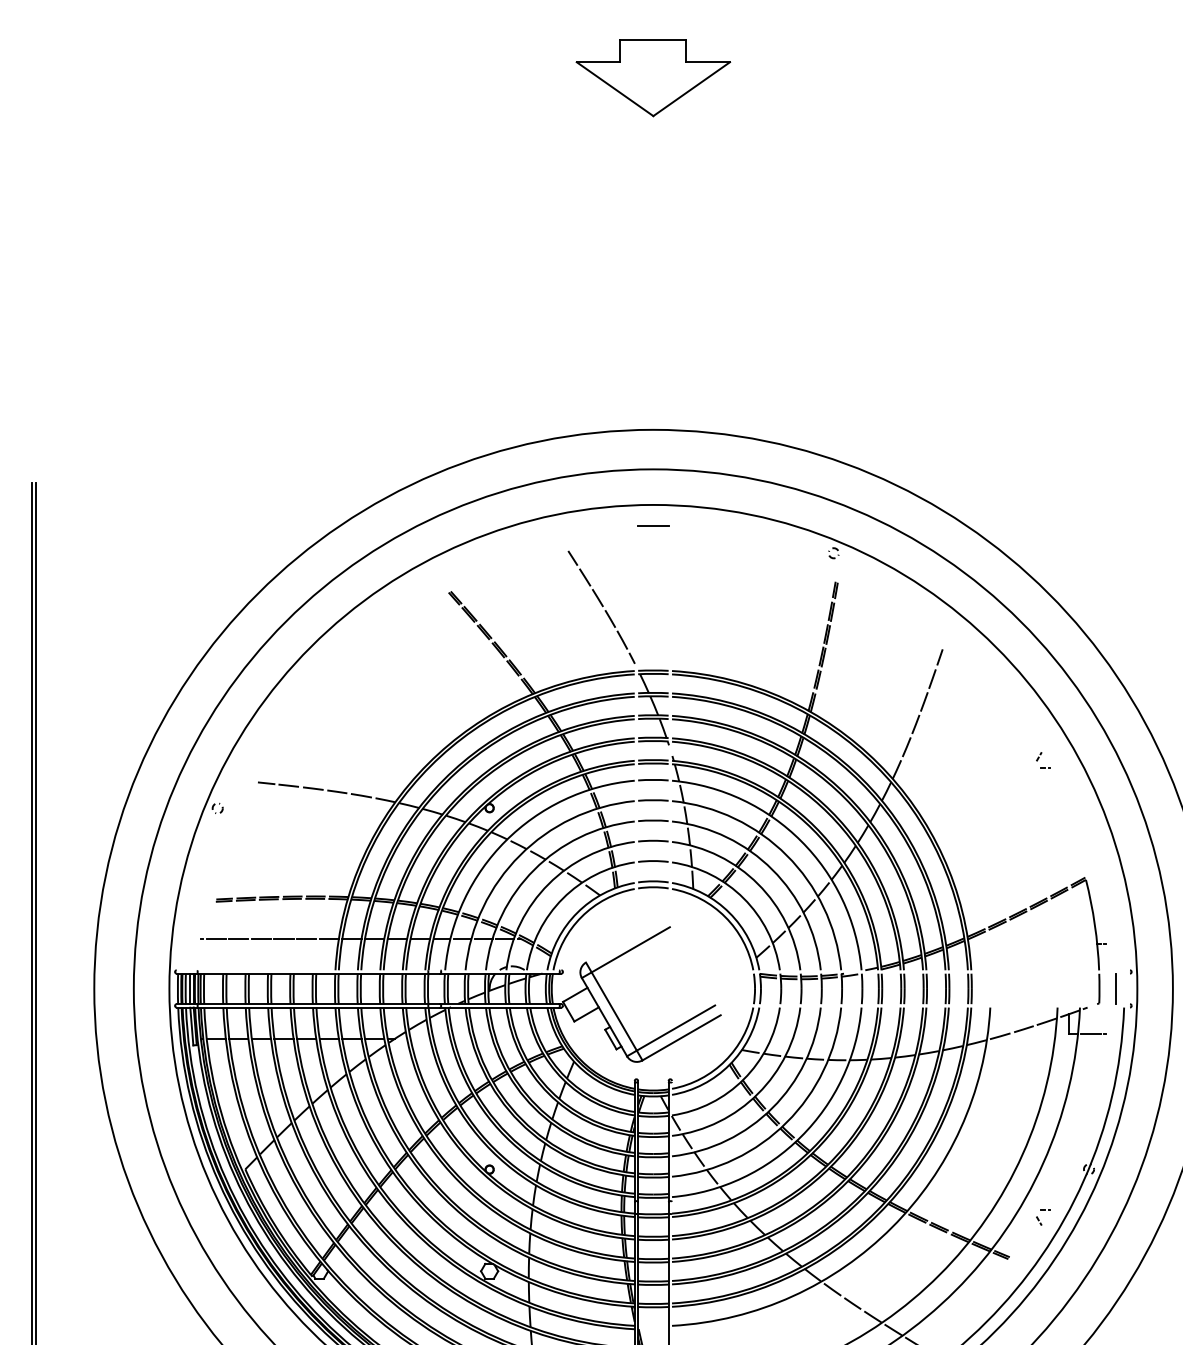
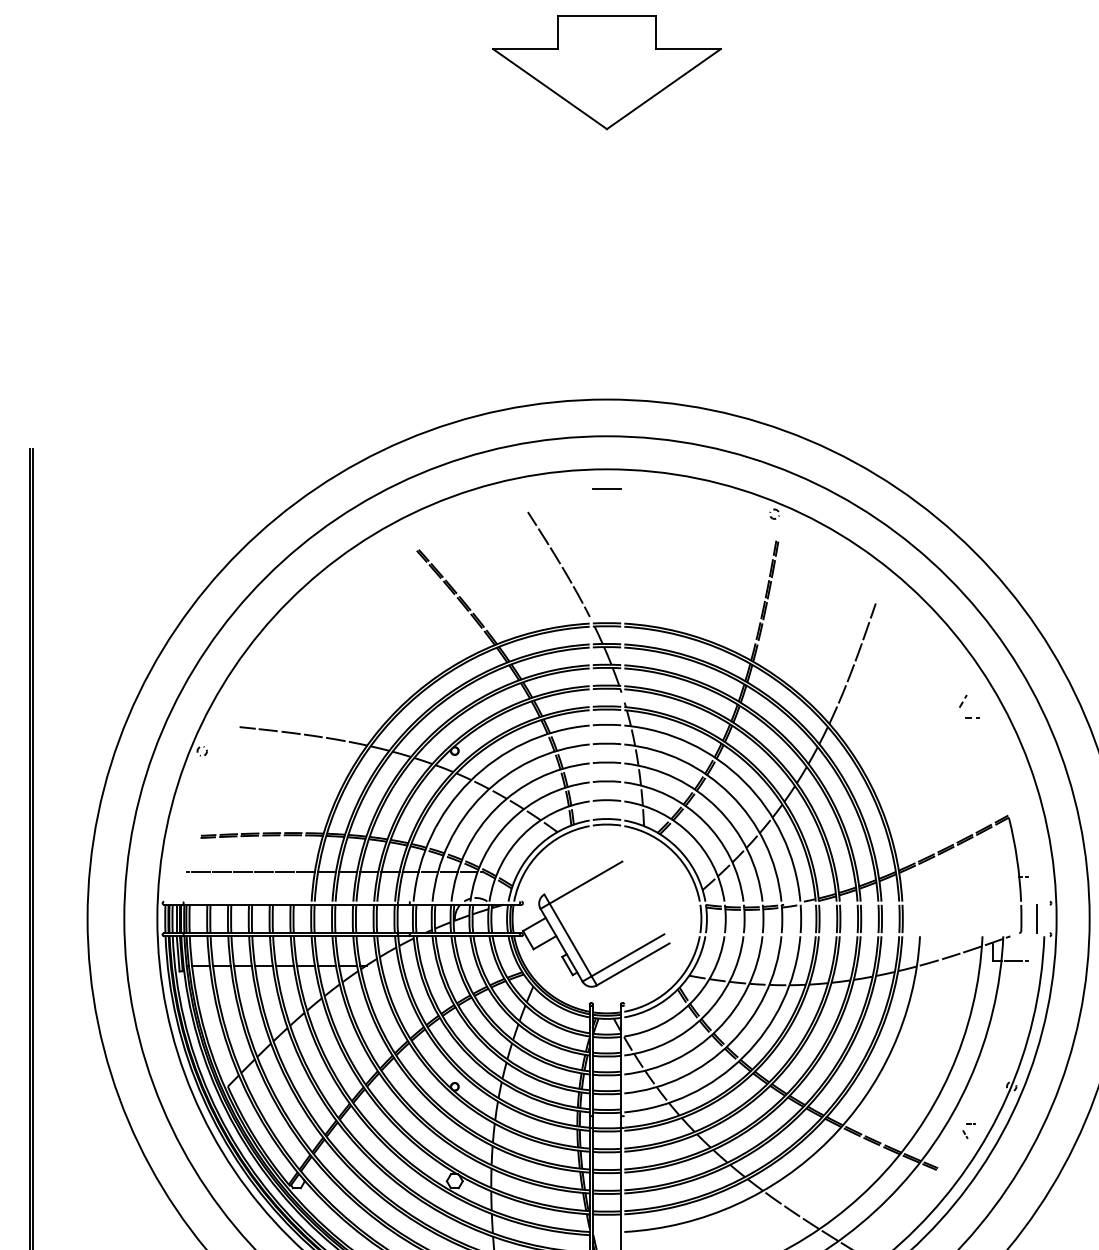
part: (652, 77) -> (606, 72), size x1.6
part: (1042, 760) -> (968, 706), size x1.6

